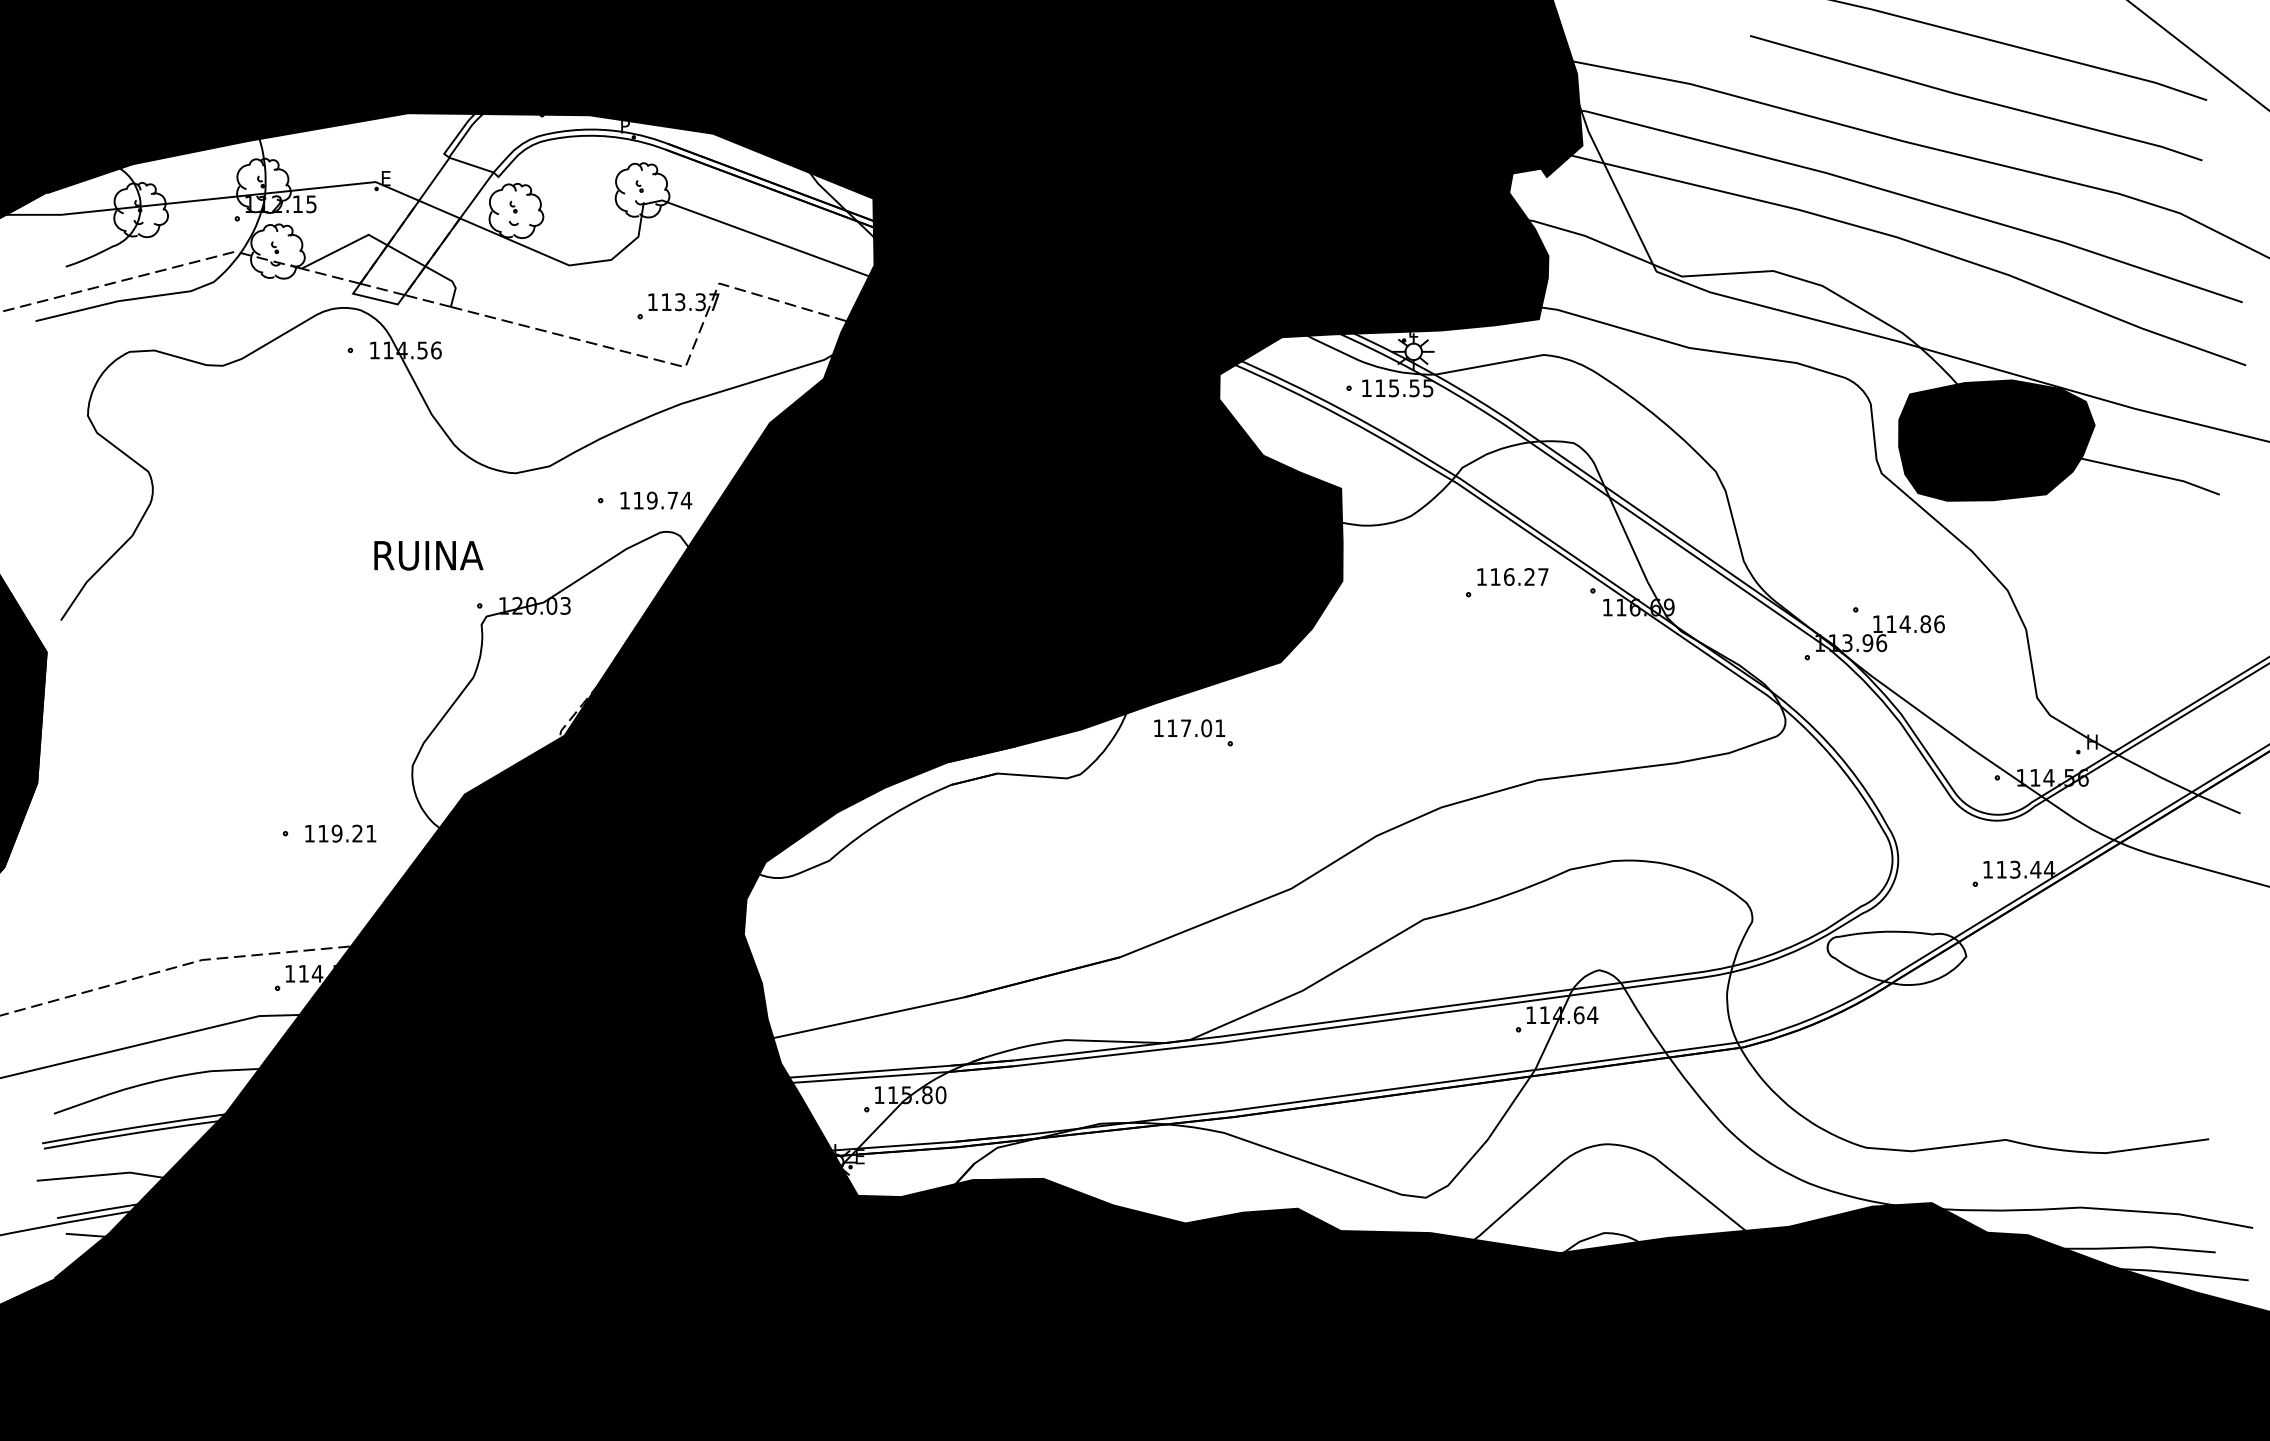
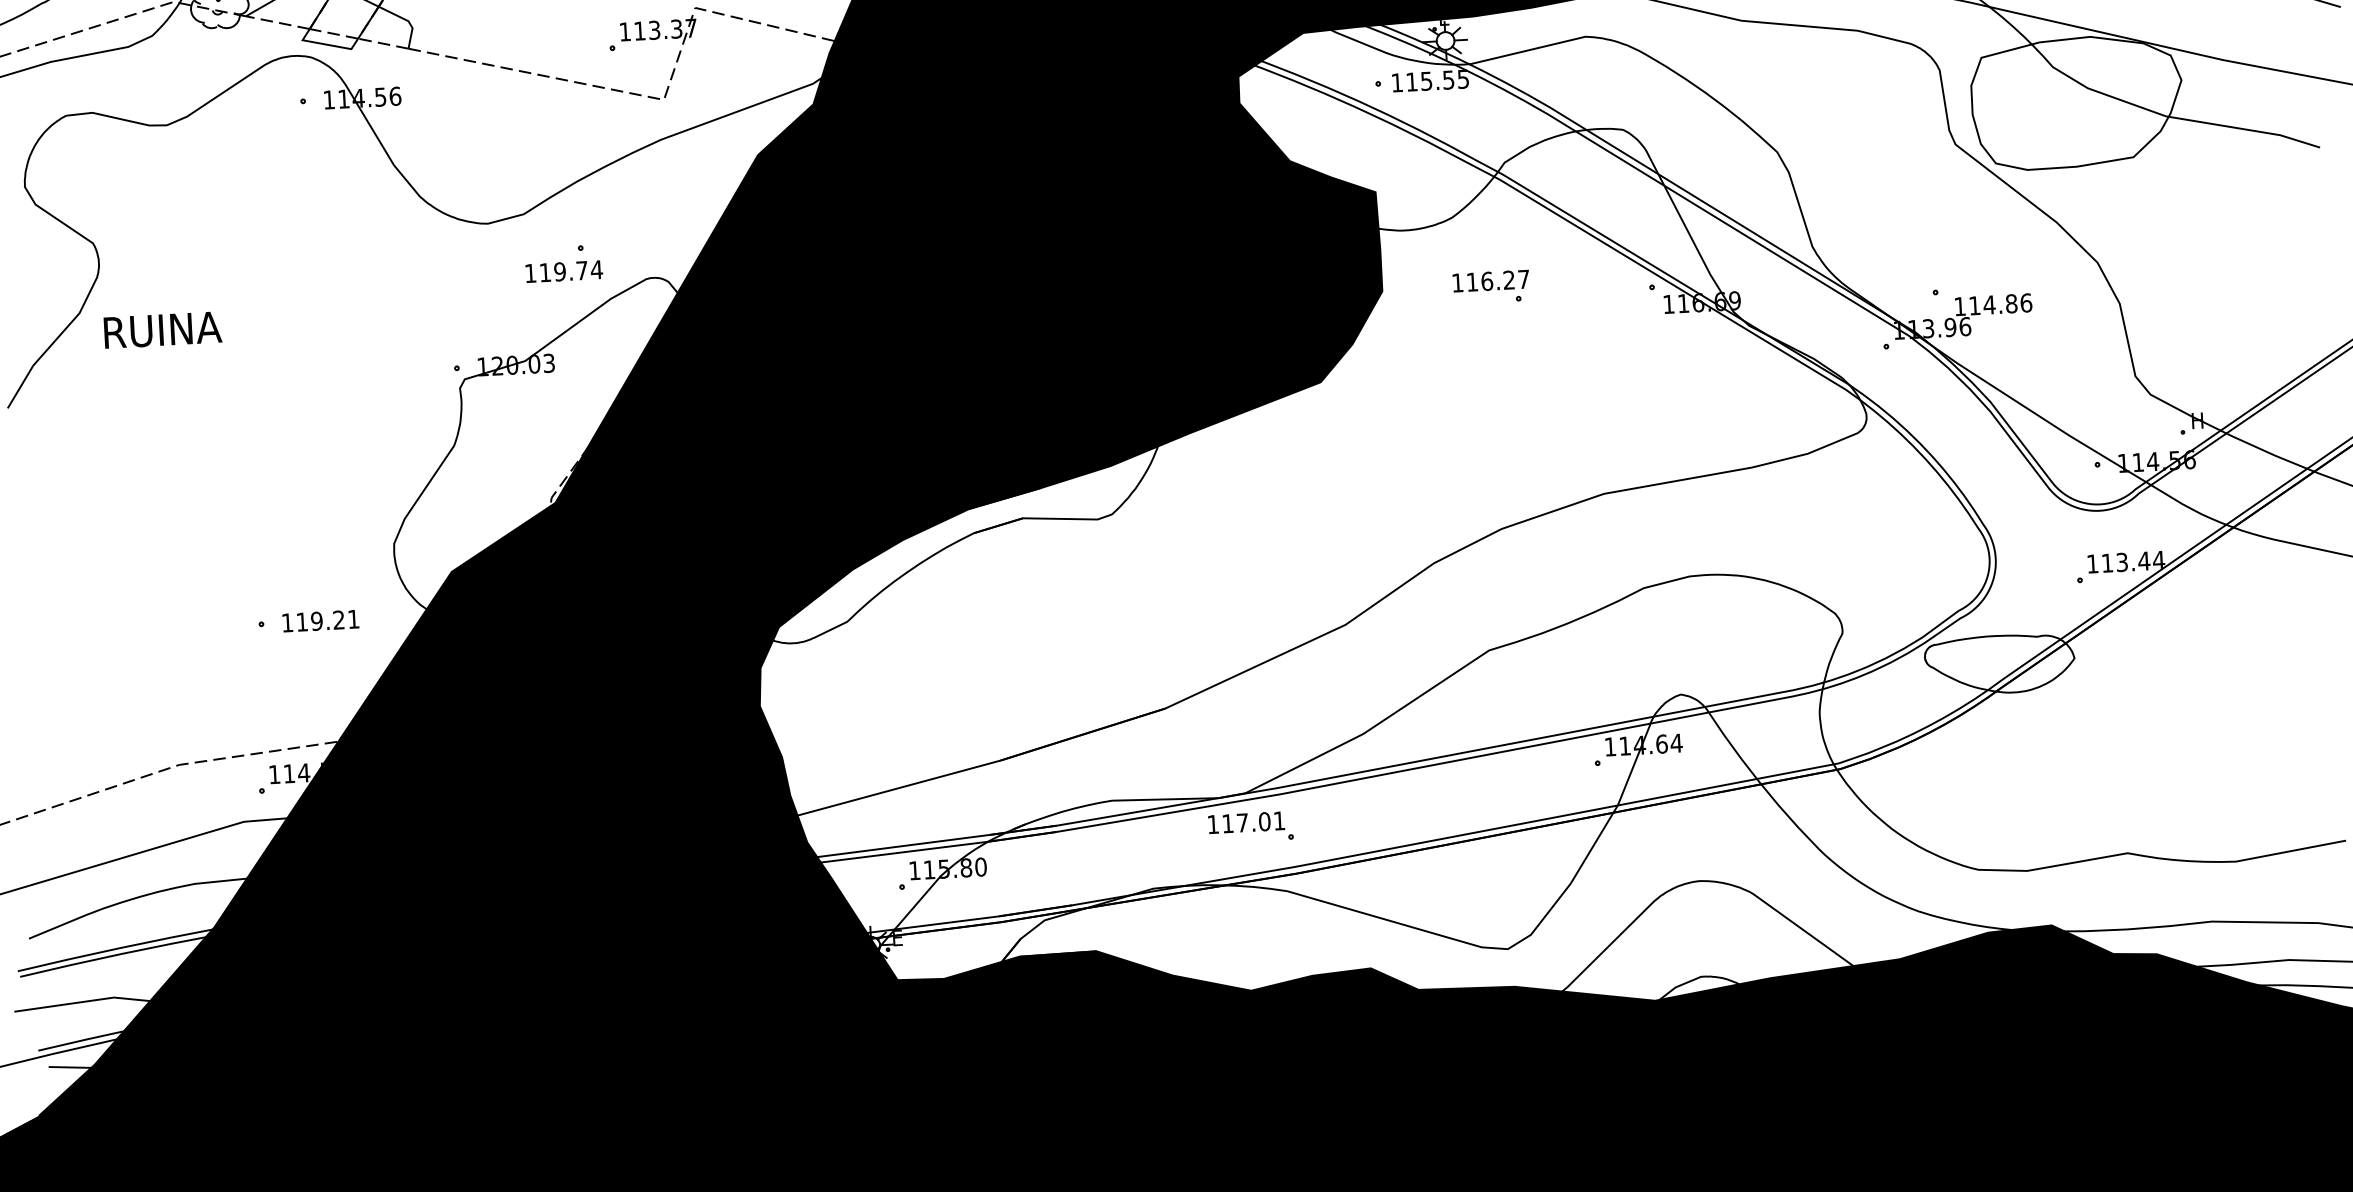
fill: (1996, 440) -> (2076, 102), removed
text: (656, 500) -> (564, 271), moved
text: (428, 555) -> (162, 329), moved
text: (1512, 576) -> (1490, 280), moved
part: (1193, 732) -> (1250, 827), moved

